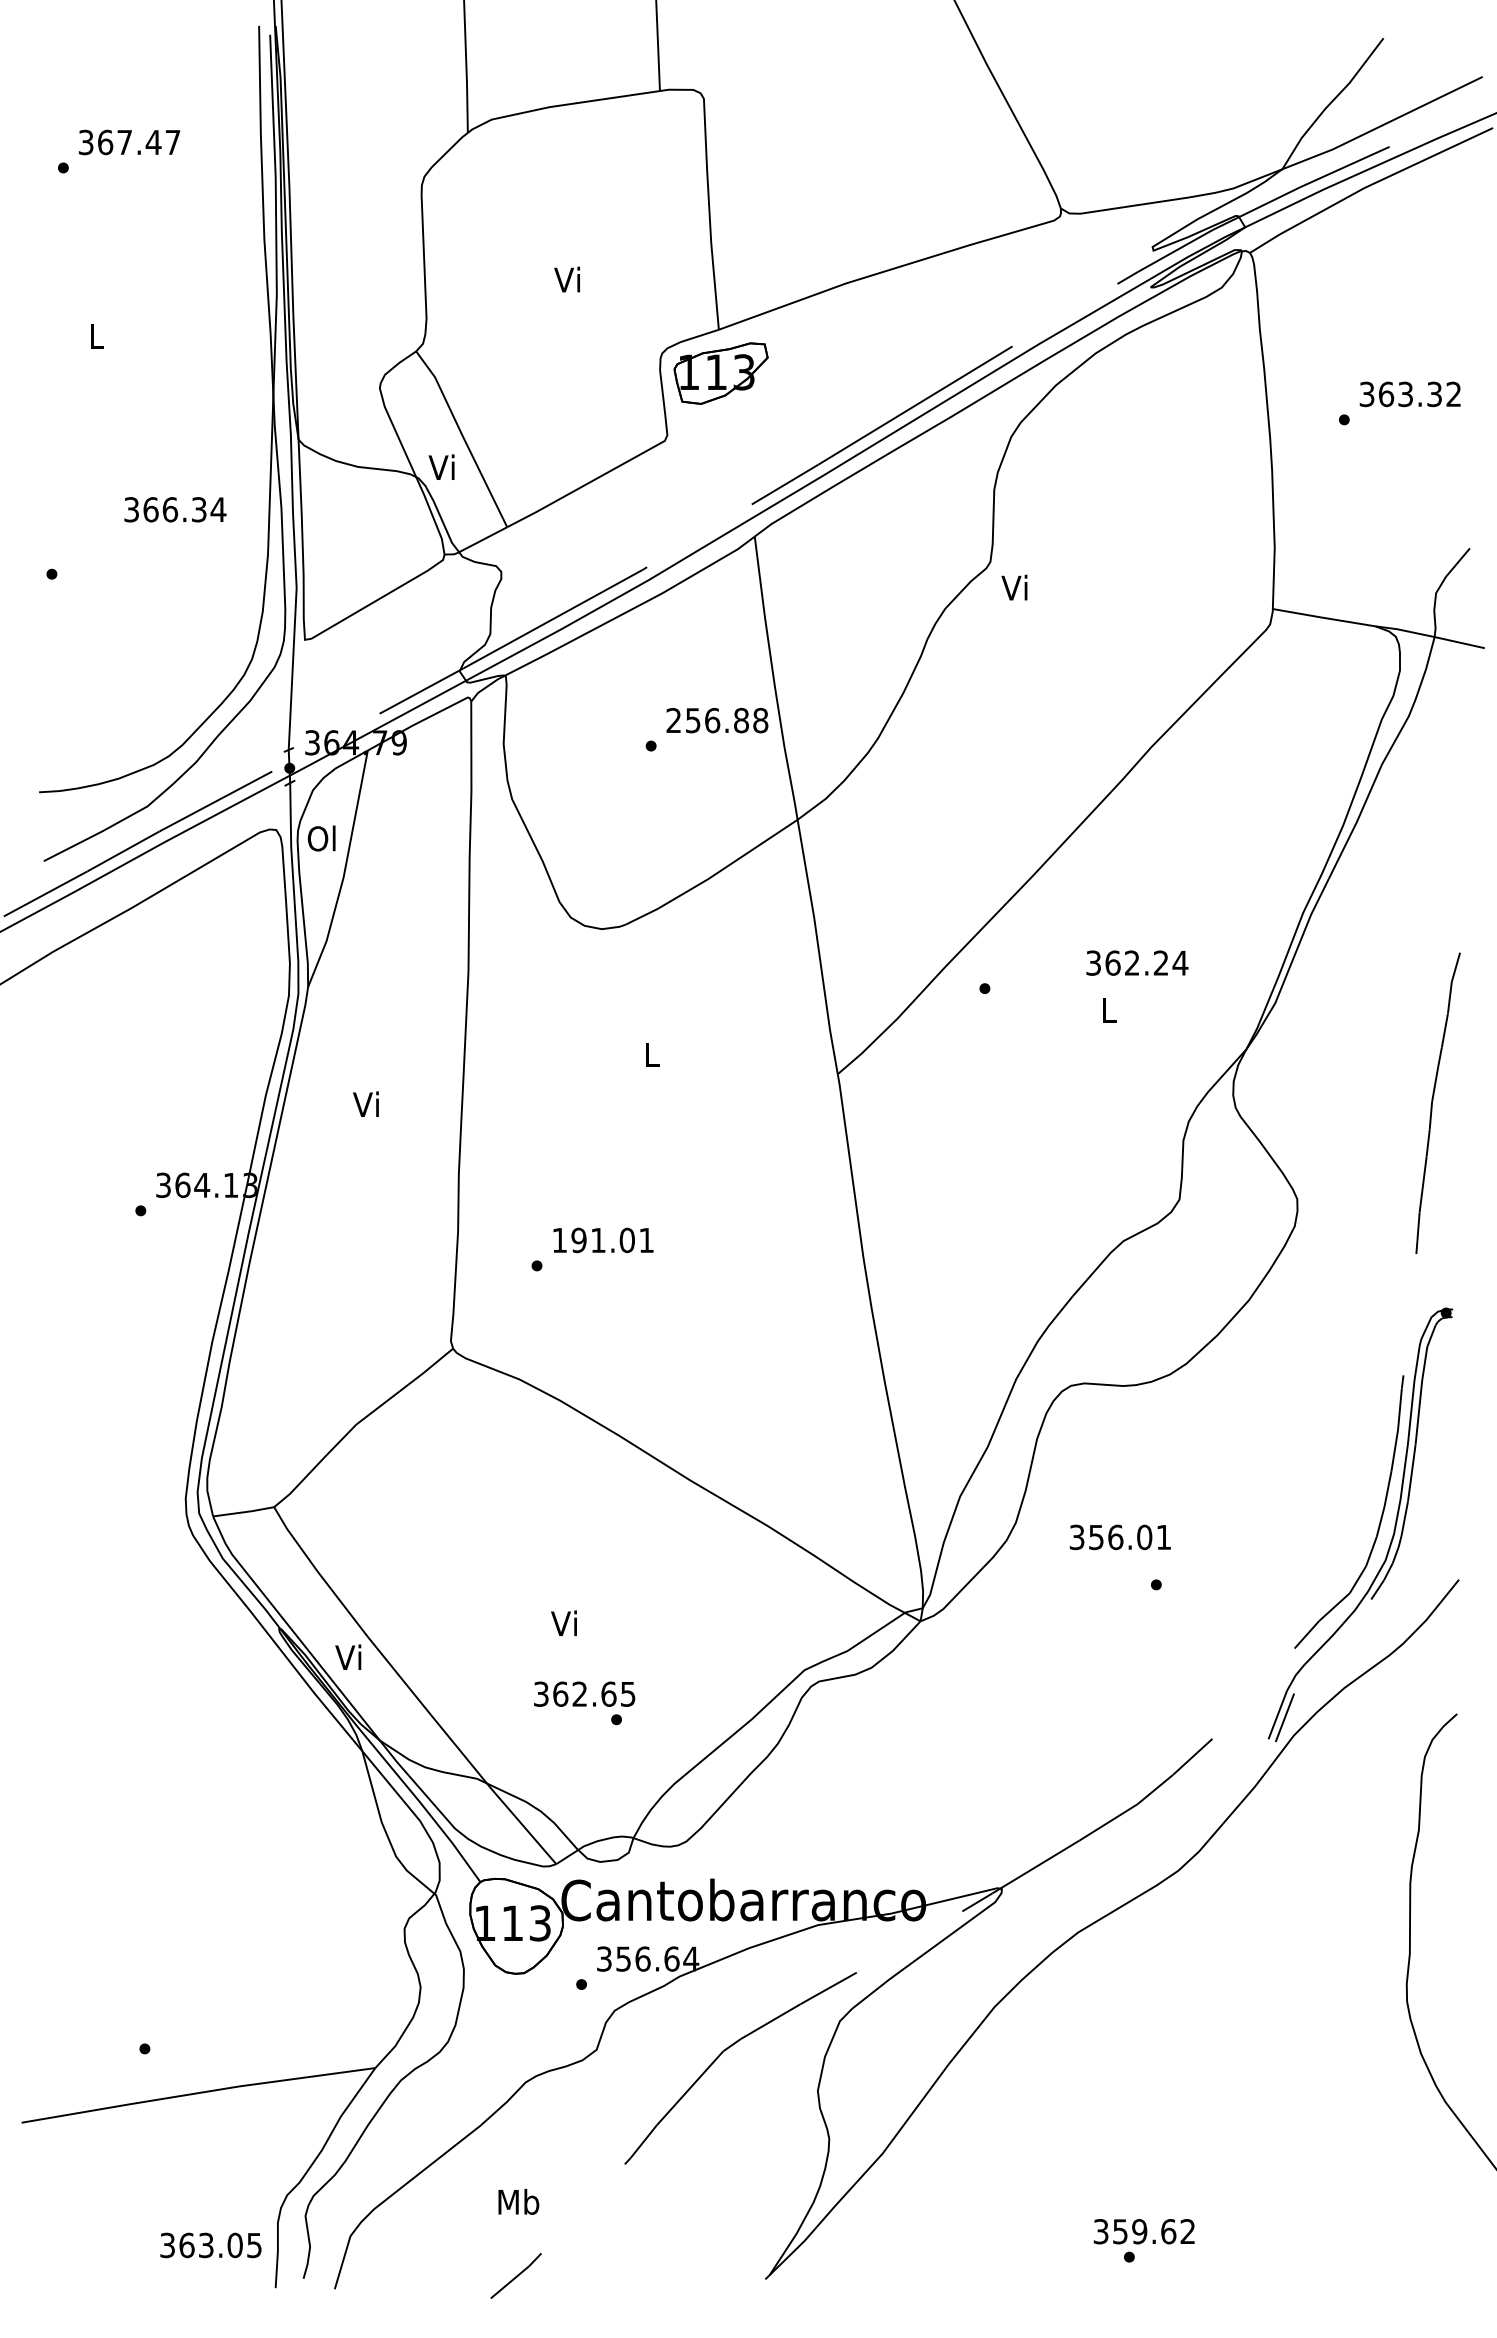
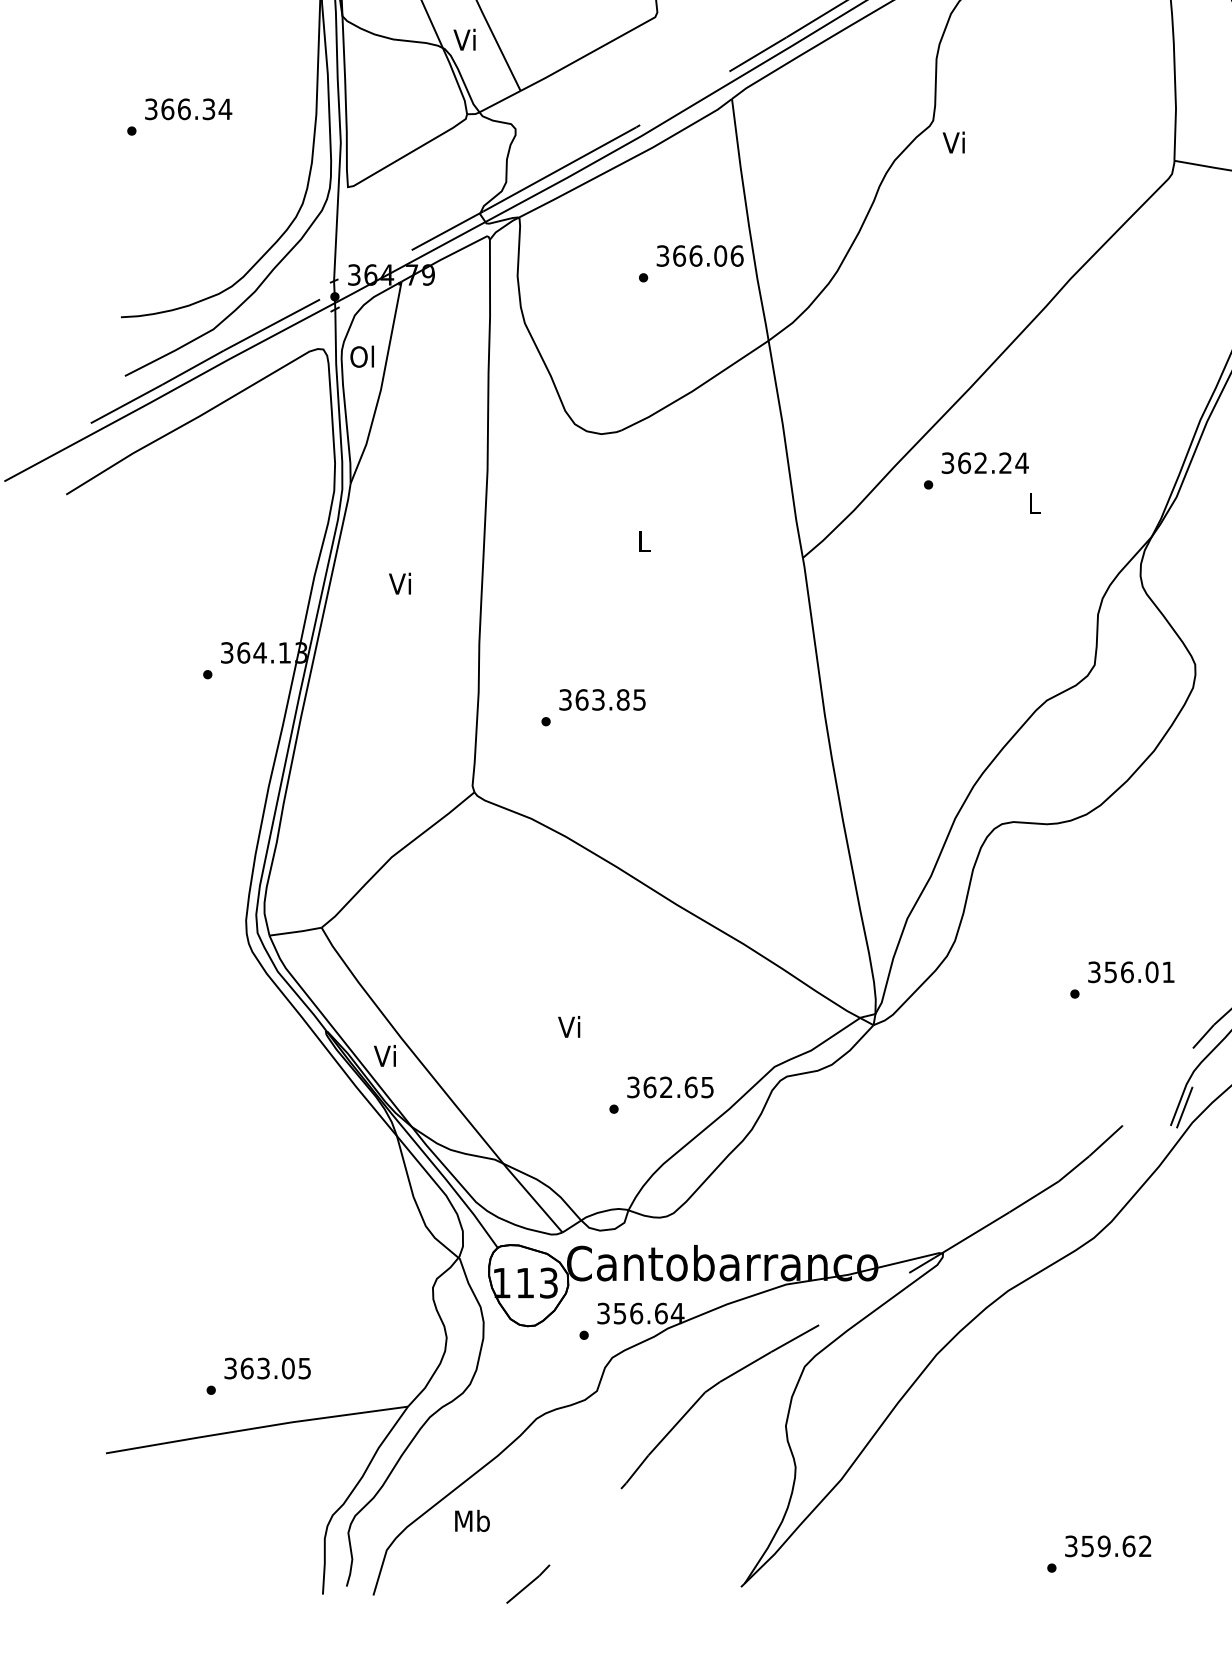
text: (175, 509) -> (188, 109), moved
text: (717, 720) -> (700, 255), 256.88 -> 366.06
text: (1137, 962) -> (985, 462), moved
text: (602, 1240) -> (601, 700), 191.01 -> 363.85
text: (1119, 1537) -> (1130, 972), moved
text: (584, 1693) -> (670, 1086), moved
text: (518, 2201) -> (472, 1520), moved
text: (1143, 2231) -> (1107, 1546), moved
text: (210, 2245) -> (267, 1368), moved

